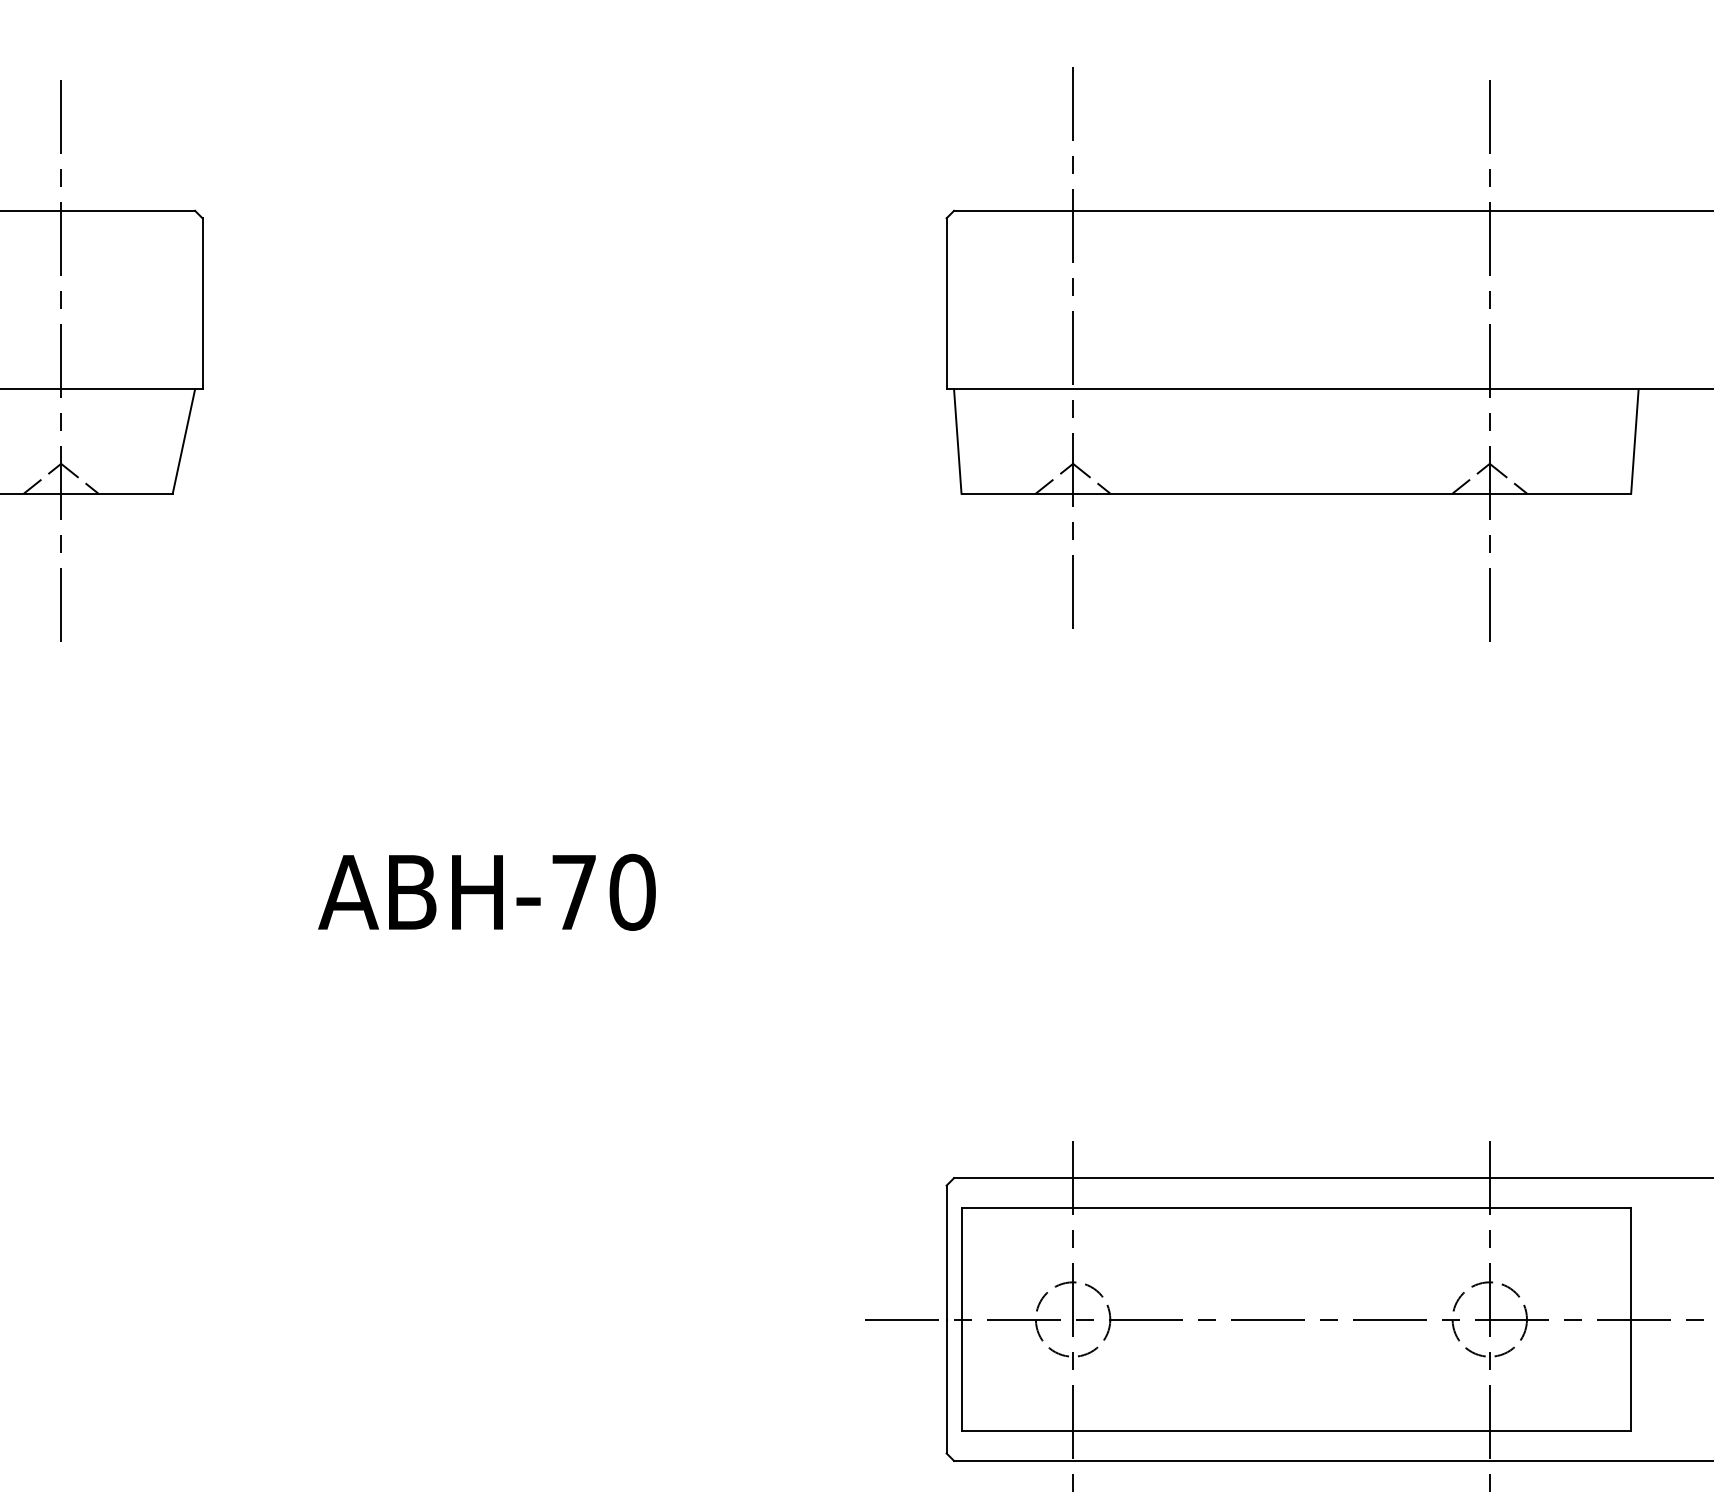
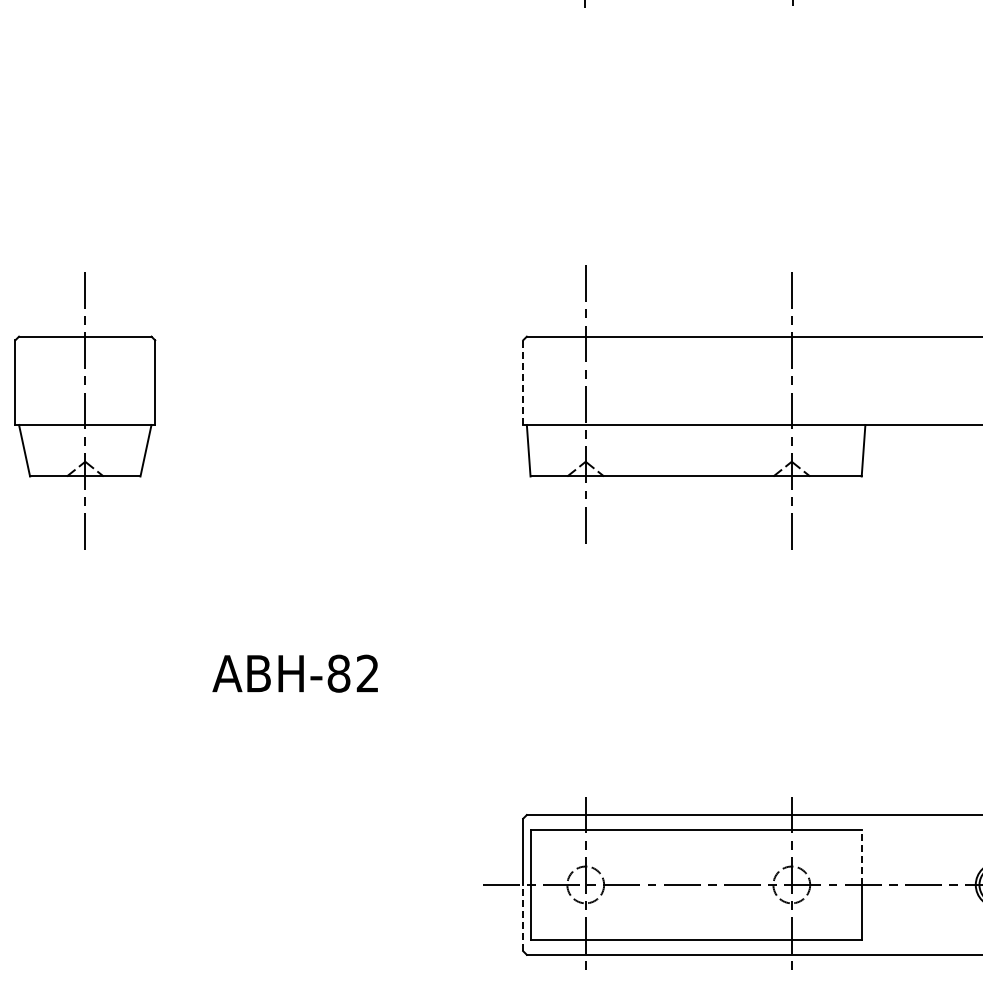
line: (947, 303) -> (523, 382), solid -> dashed
text: (603, 891) -> (353, 673), ABH-70 -> ABH-82
line: (1630, 1264) -> (861, 857), solid -> dashed
line: (947, 1385) -> (523, 917), solid -> dashed

